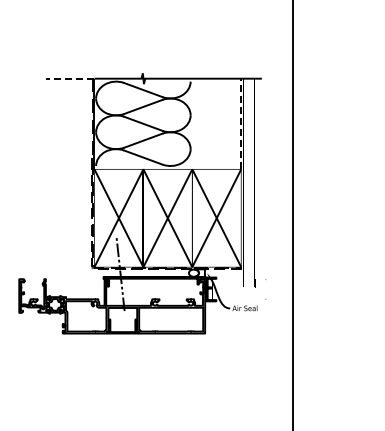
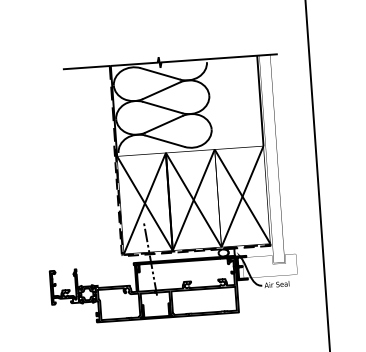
line: (69, 78) -> (85, 67), dashed -> solid
line: (241, 123) -> (260, 100), dashed -> solid

